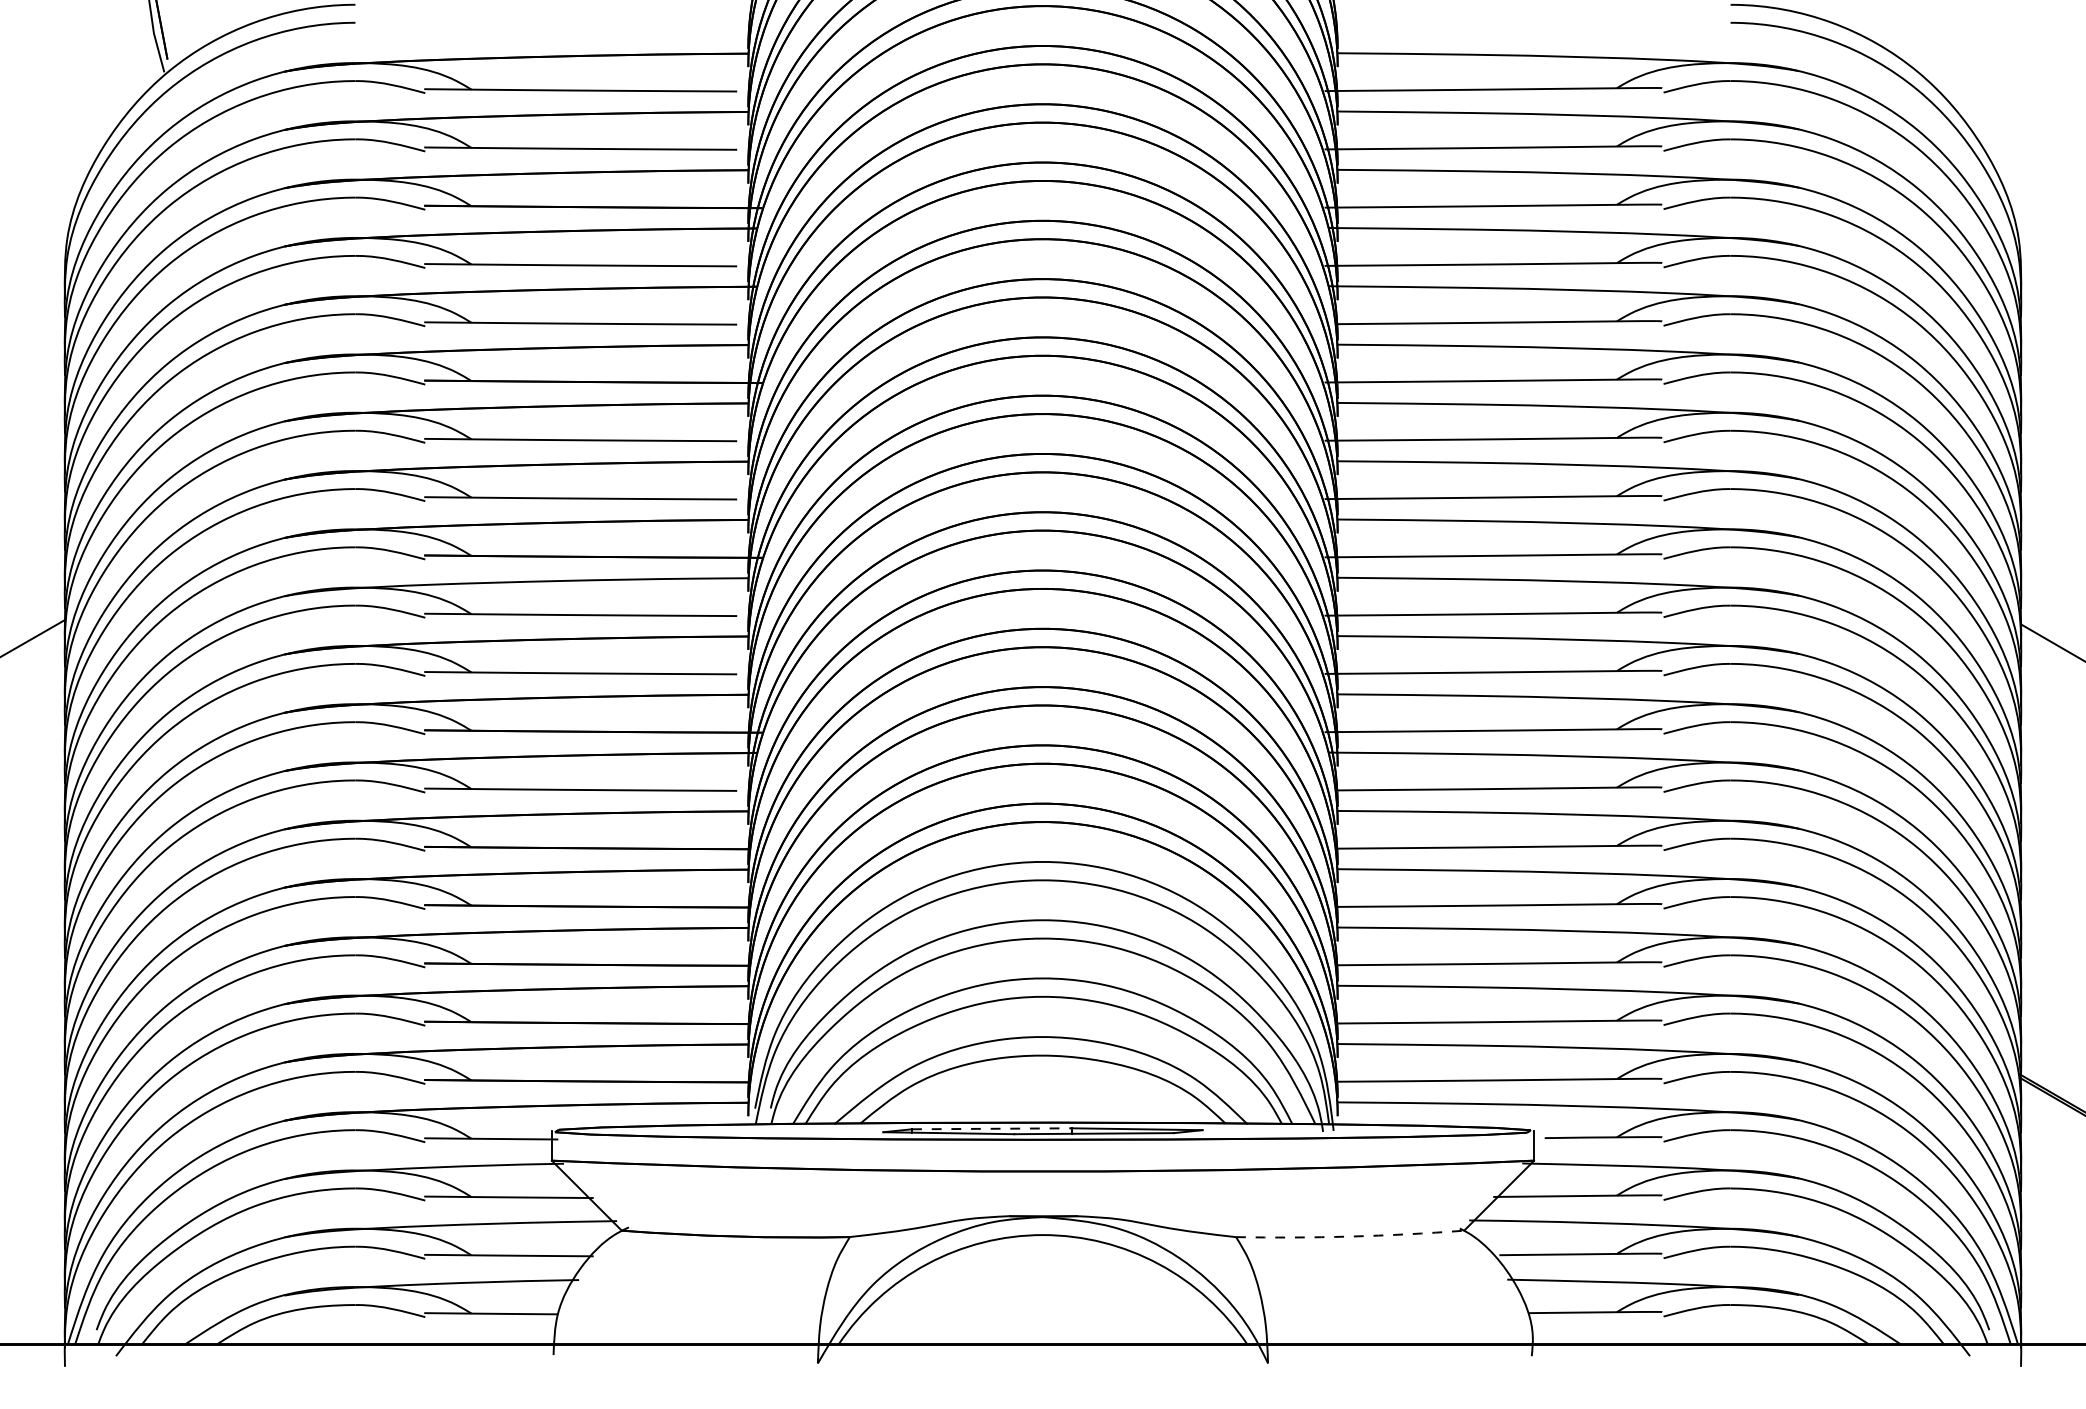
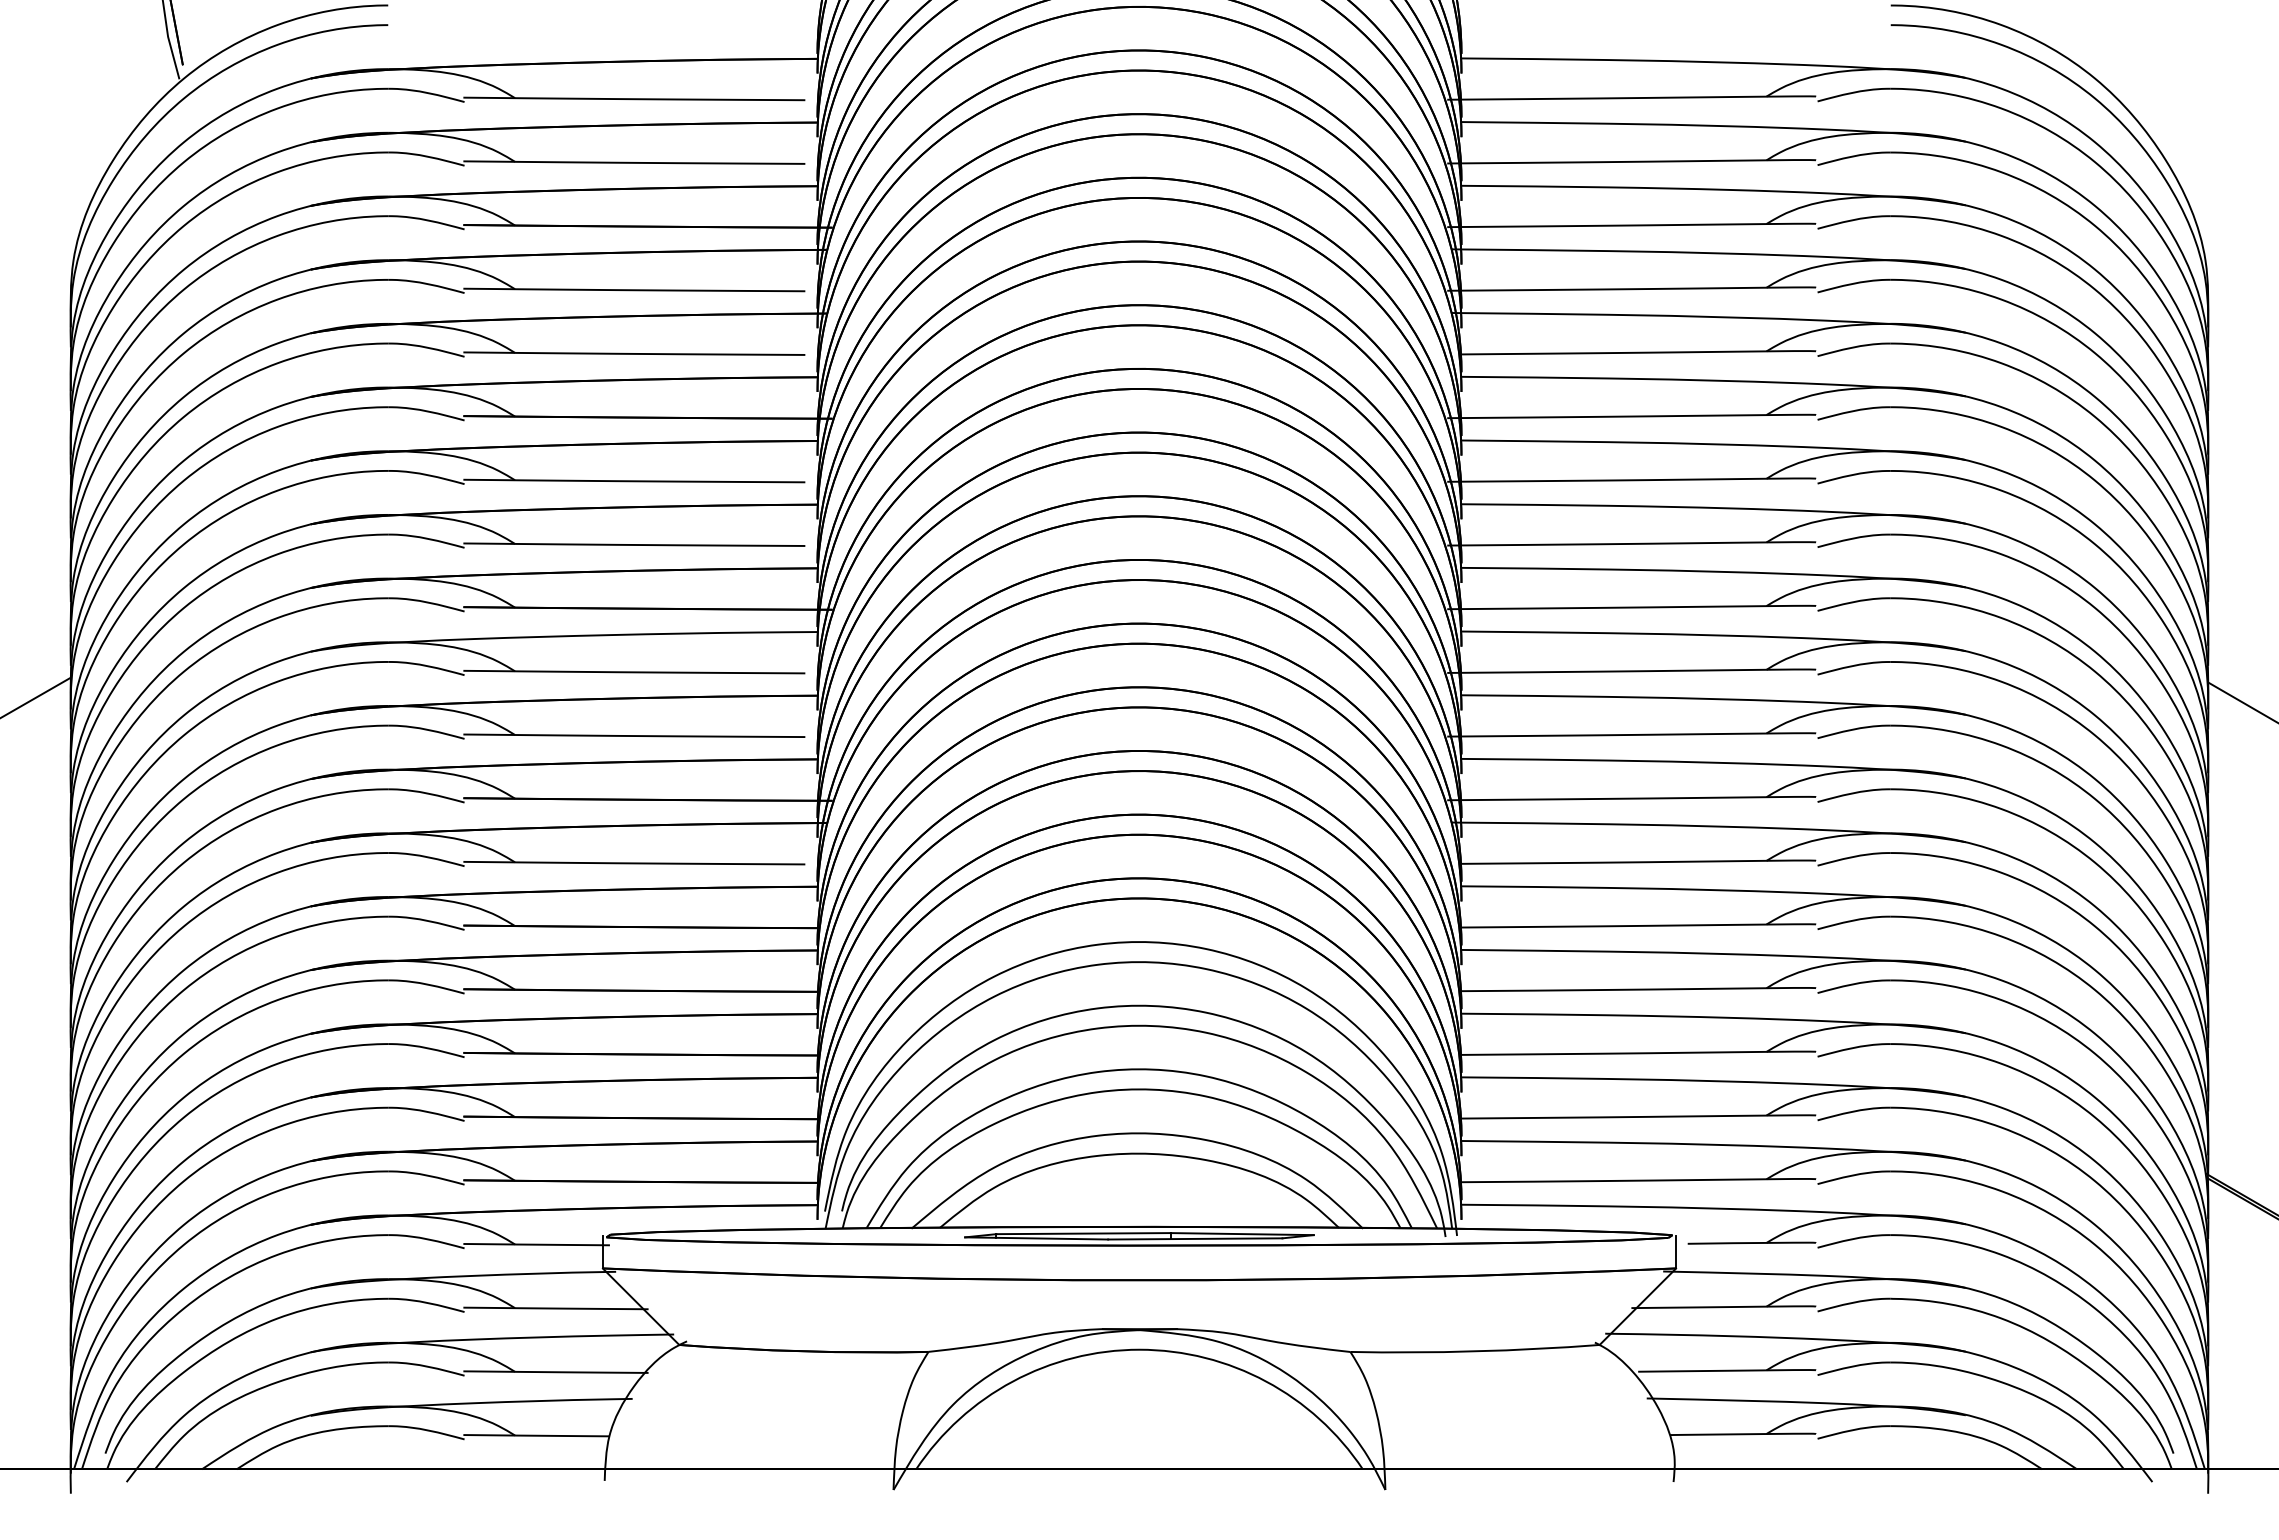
line: (992, 1128) -> (1084, 1233), dashed -> solid
arc: (1350, 1236) -> (1475, 1351), dashed -> solid

